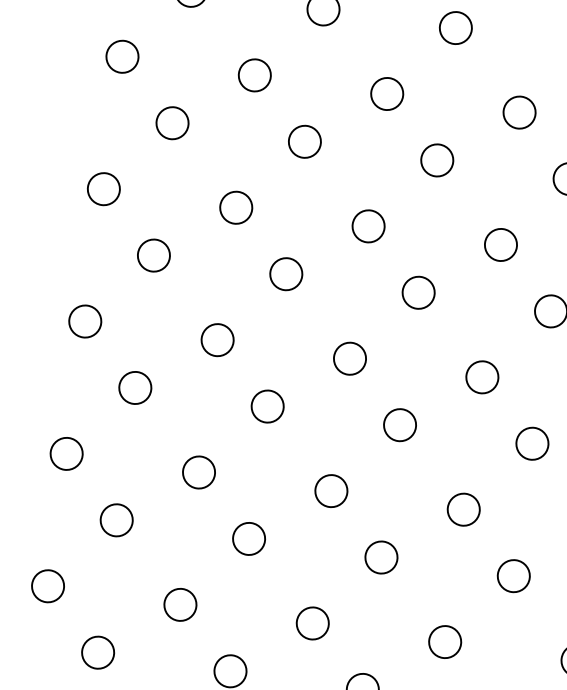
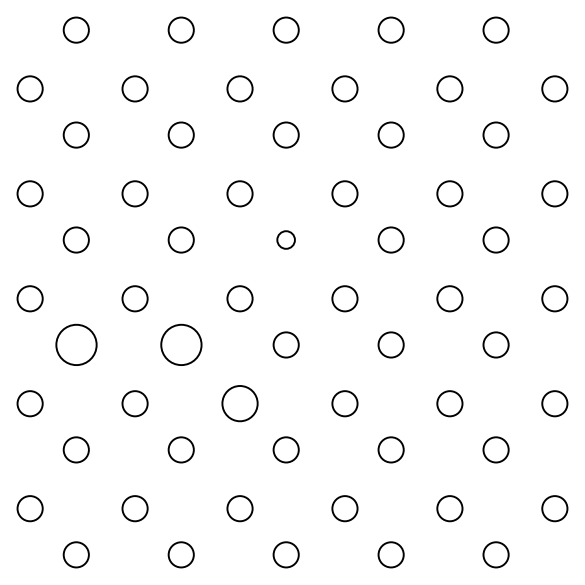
circle: (417, 292) -> (285, 239), size x0.7
circle: (134, 387) -> (75, 344), size x1.6
circle: (266, 405) -> (180, 344), size x1.6
circle: (330, 490) -> (239, 403), size x1.4

